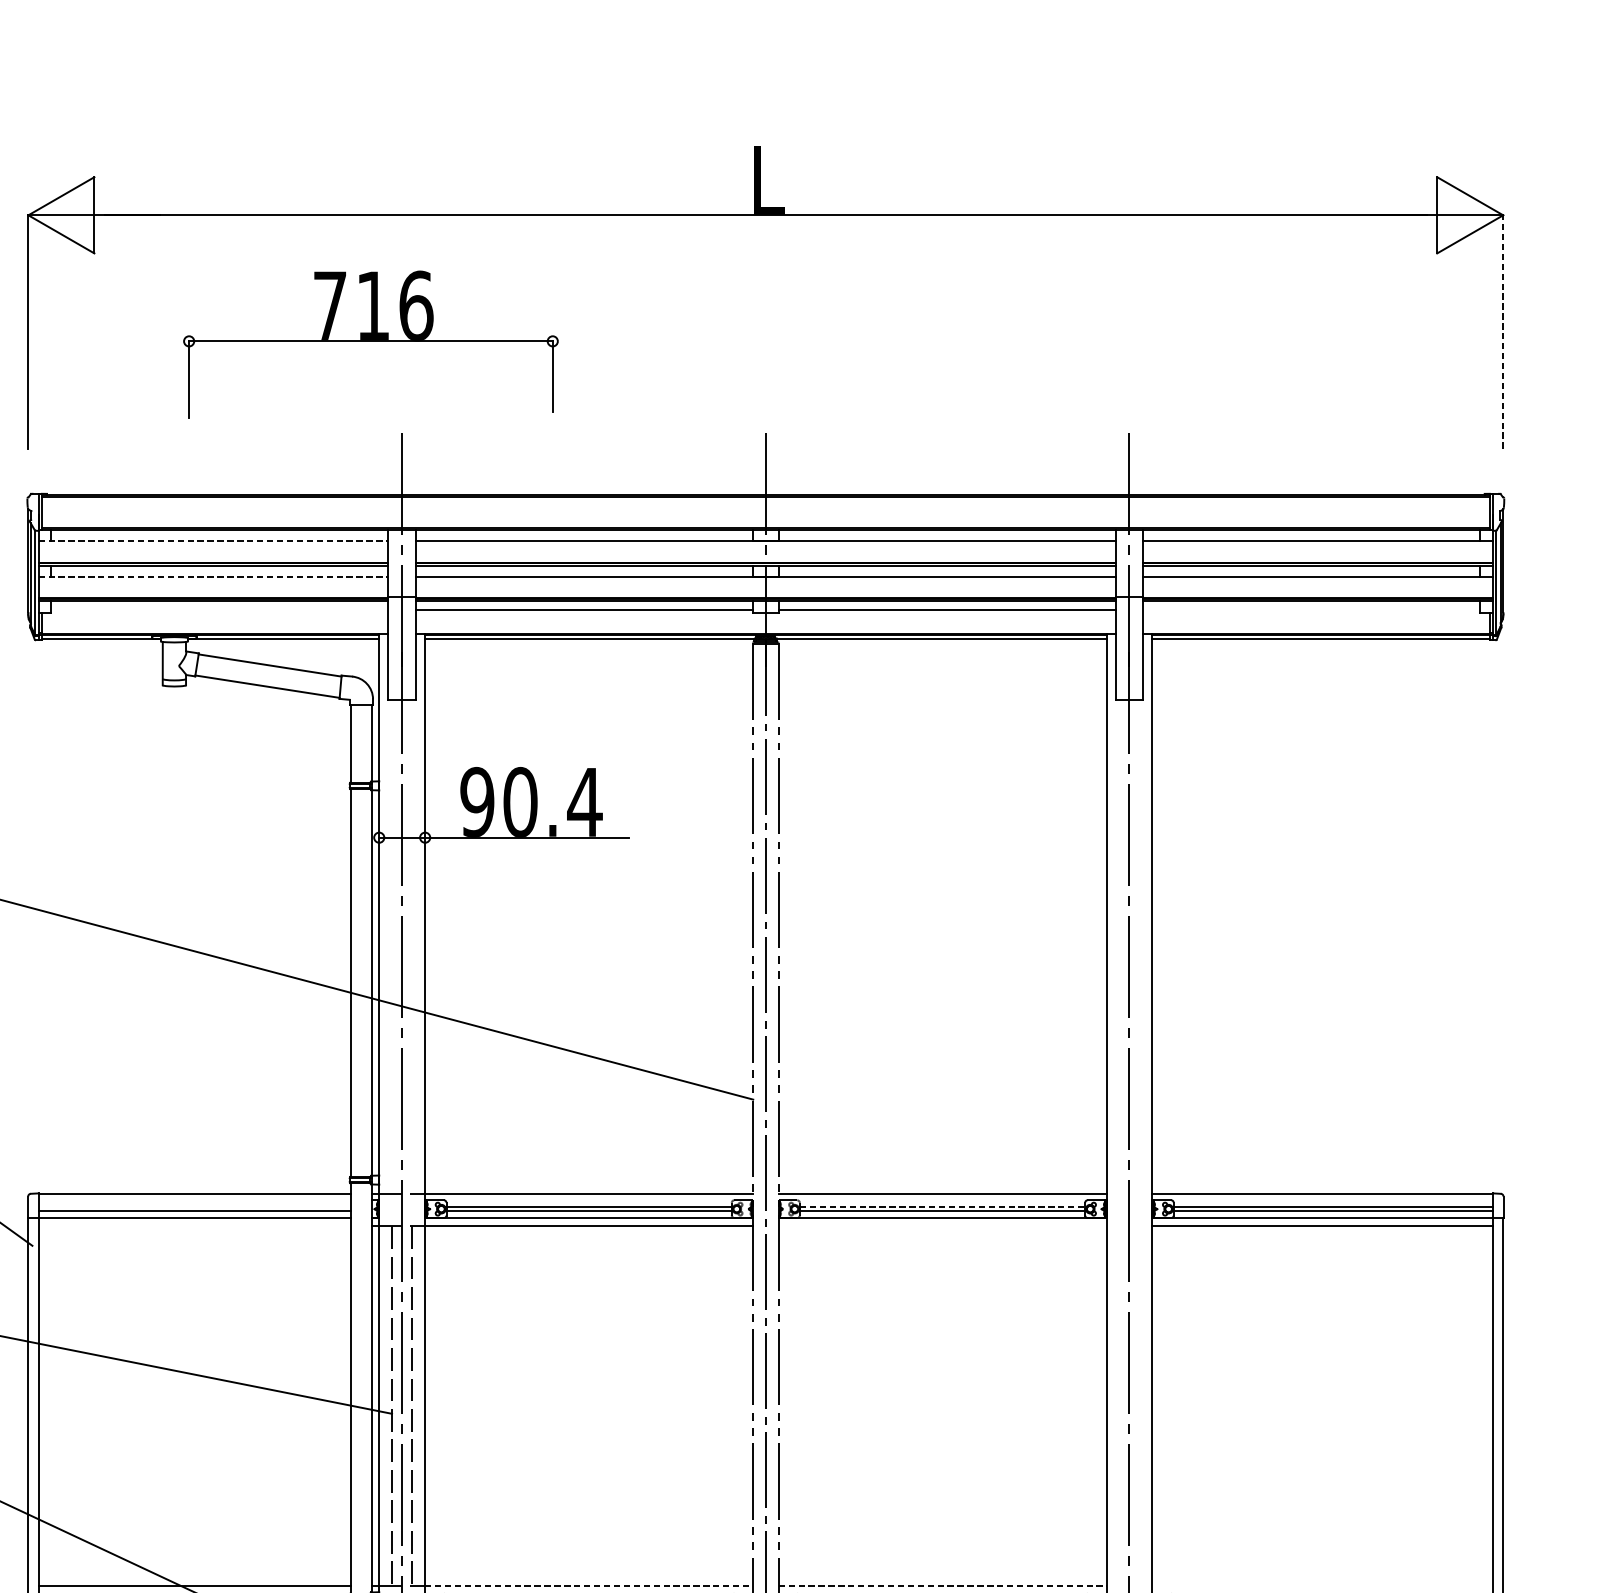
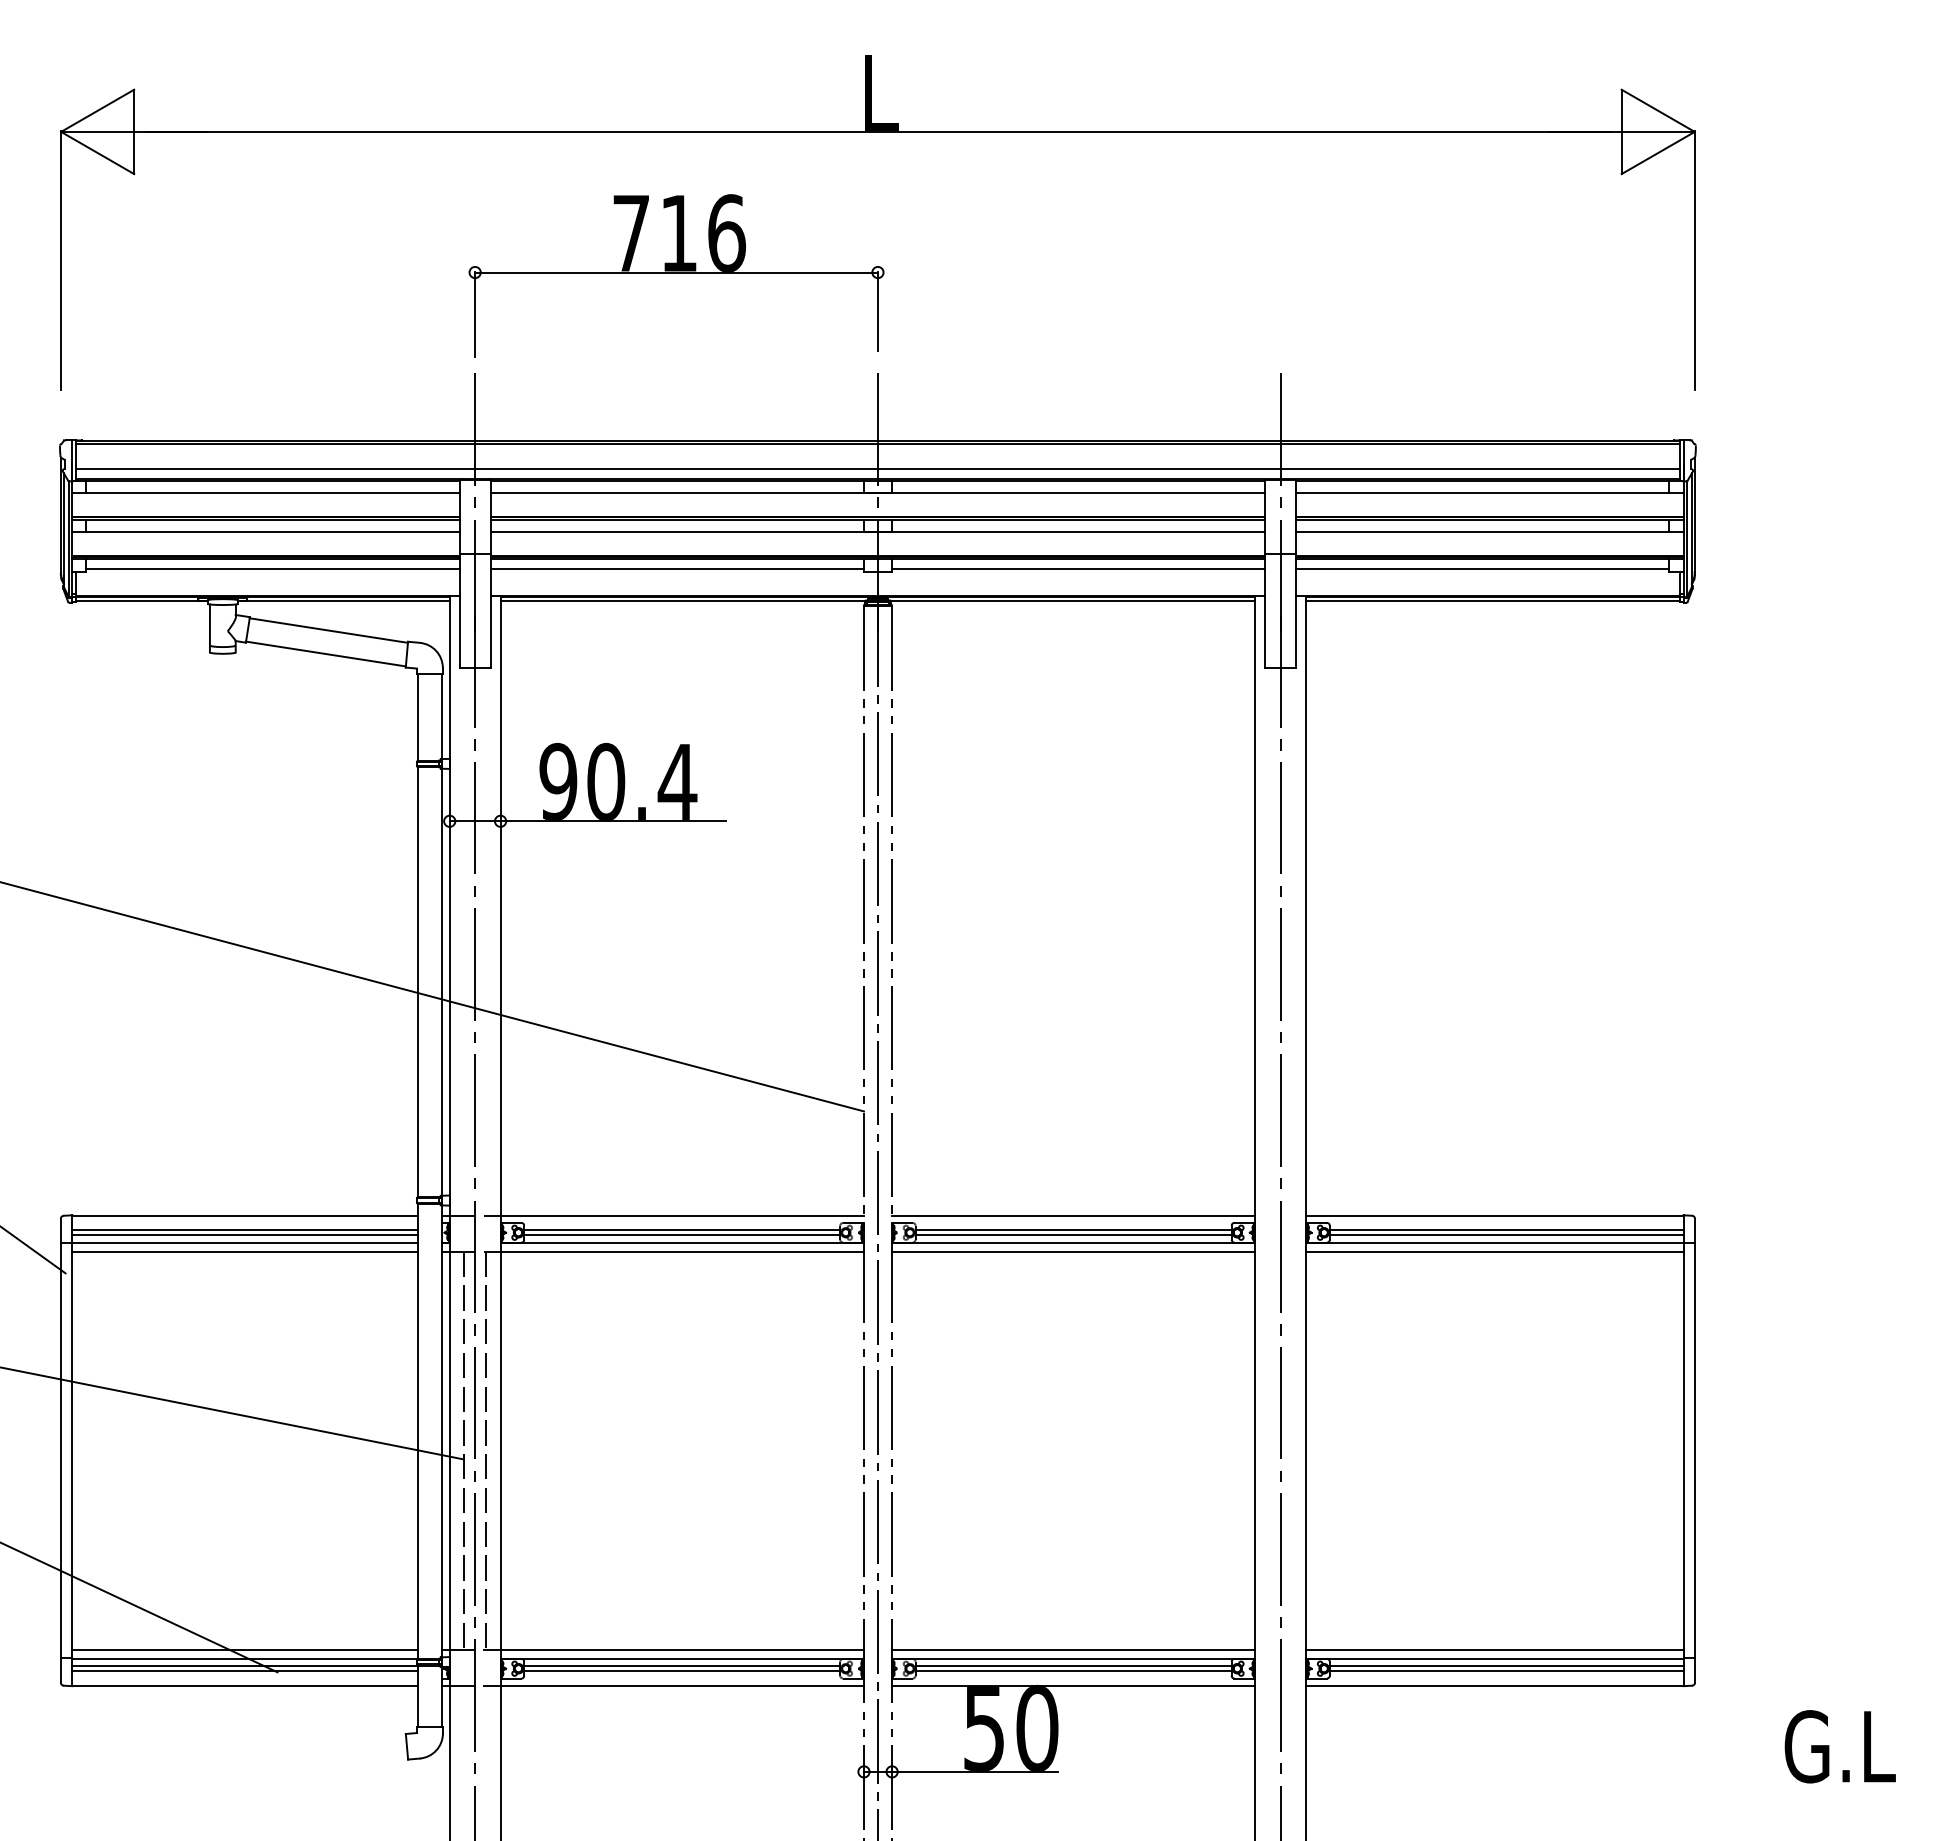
line: (1503, 331) -> (1694, 260), dashed -> solid
part: (370, 344) -> (676, 275), moved
line: (765, 519) -> (877, 468), added
line: (213, 541) -> (266, 493), dashed -> solid
line: (213, 576) -> (266, 532), dashed -> solid
line: (219, 610) -> (272, 569), added
line: (1311, 610) -> (1482, 569), added
line: (194, 1207) -> (245, 1230), added
line: (942, 1207) -> (1073, 1230), dashed -> solid
line: (194, 1226) -> (245, 1251), added
line: (942, 1226) -> (1073, 1251), added
line: (589, 1585) -> (682, 1649), dashed -> solid
line: (942, 1585) -> (1073, 1649), dashed -> solid
line: (1322, 1585) -> (1494, 1649), added

